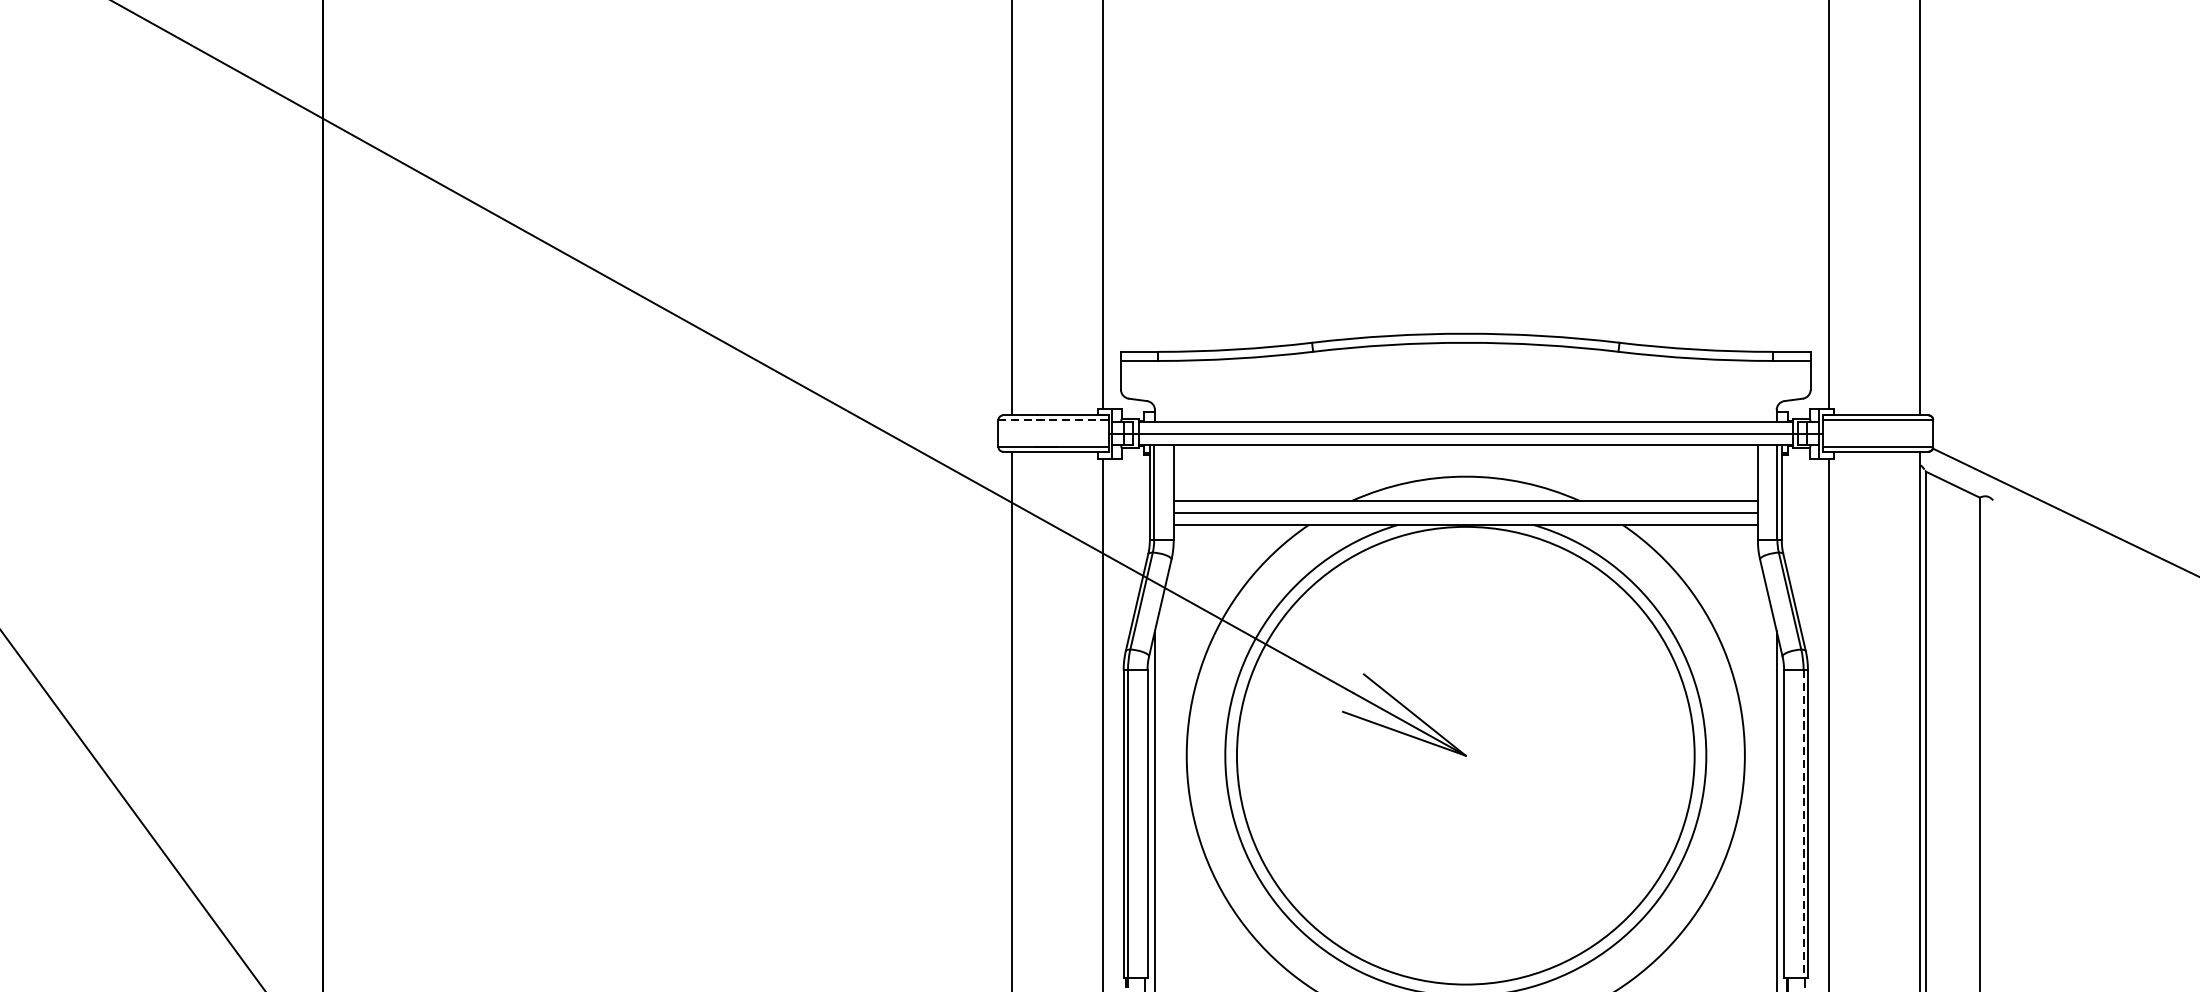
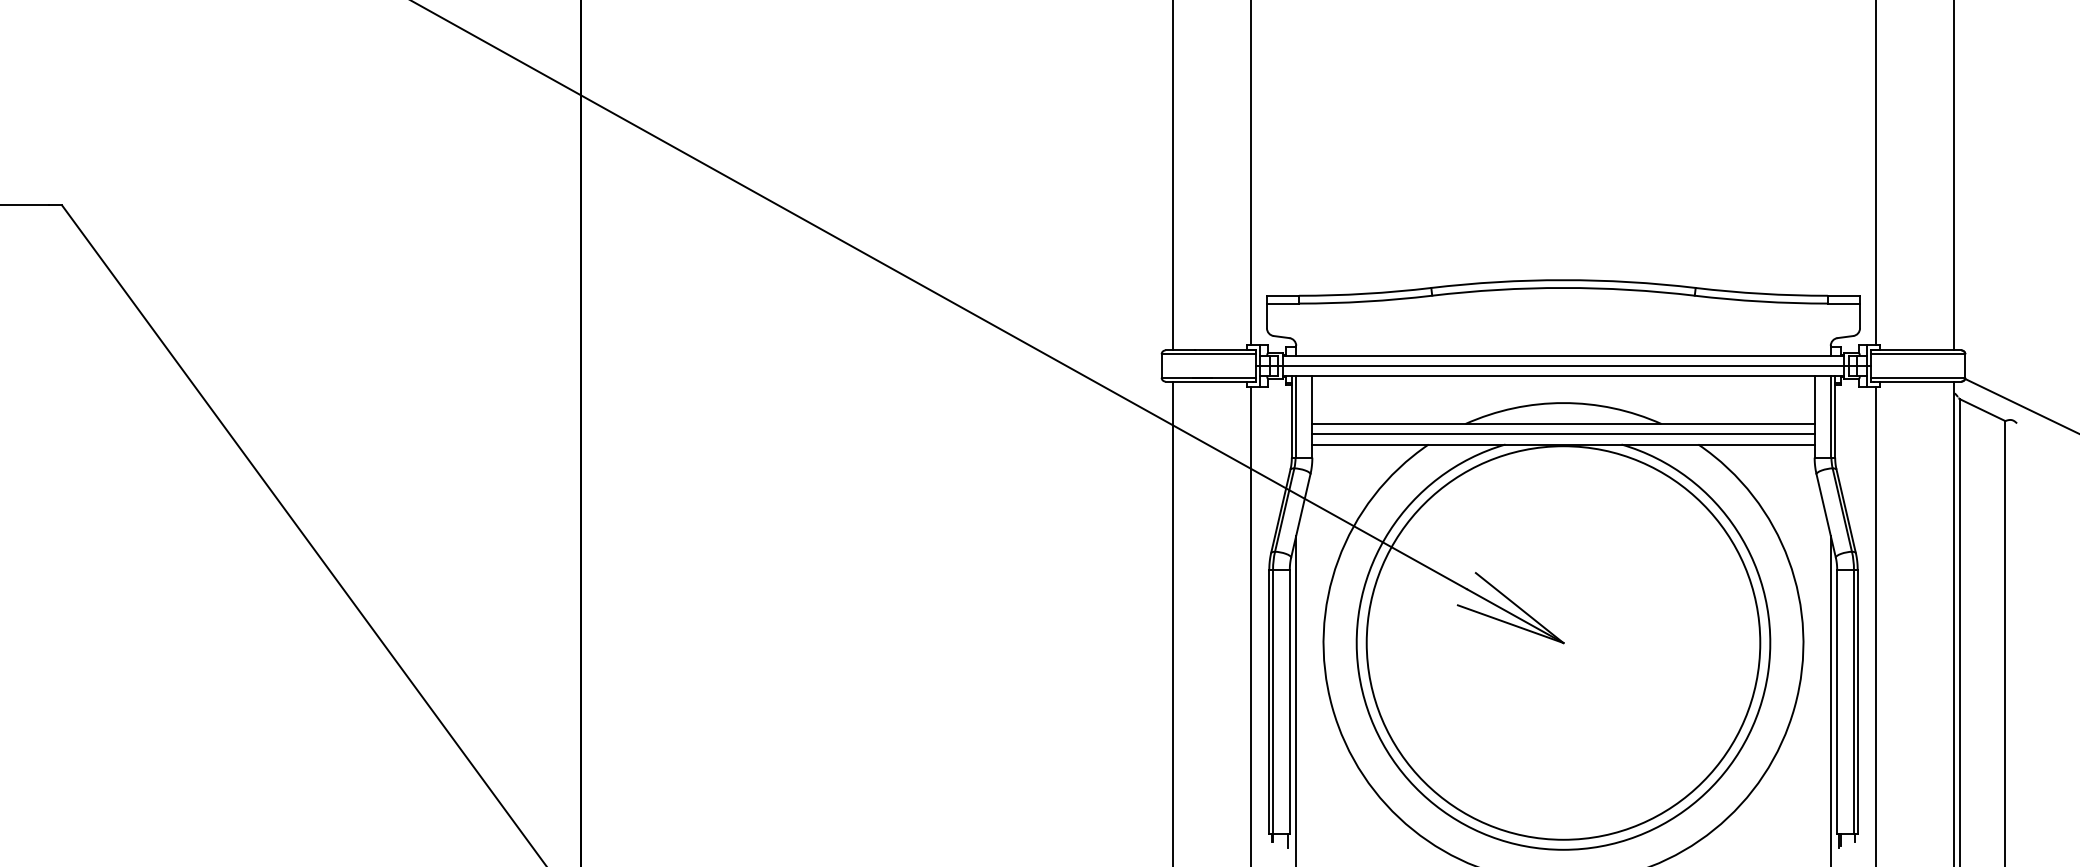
line: (1052, 420) -> (1208, 354), dashed -> solid
line: (1803, 824) -> (1853, 702), dashed -> solid

